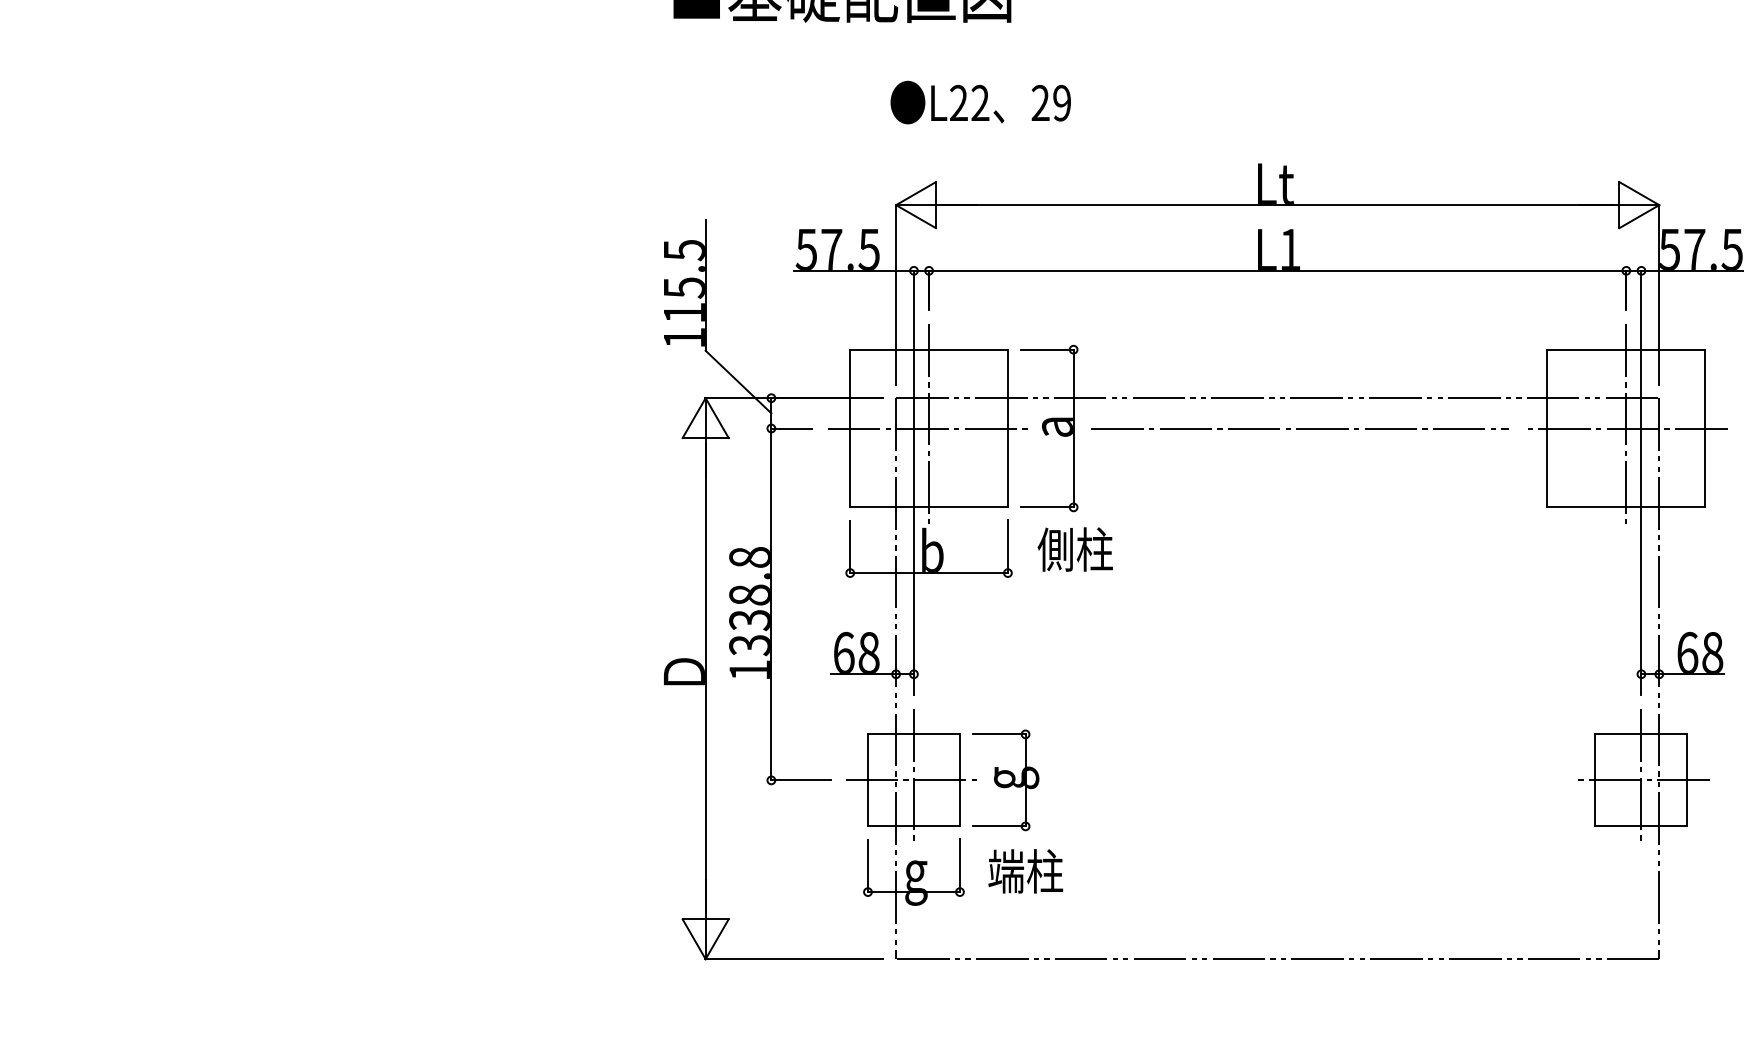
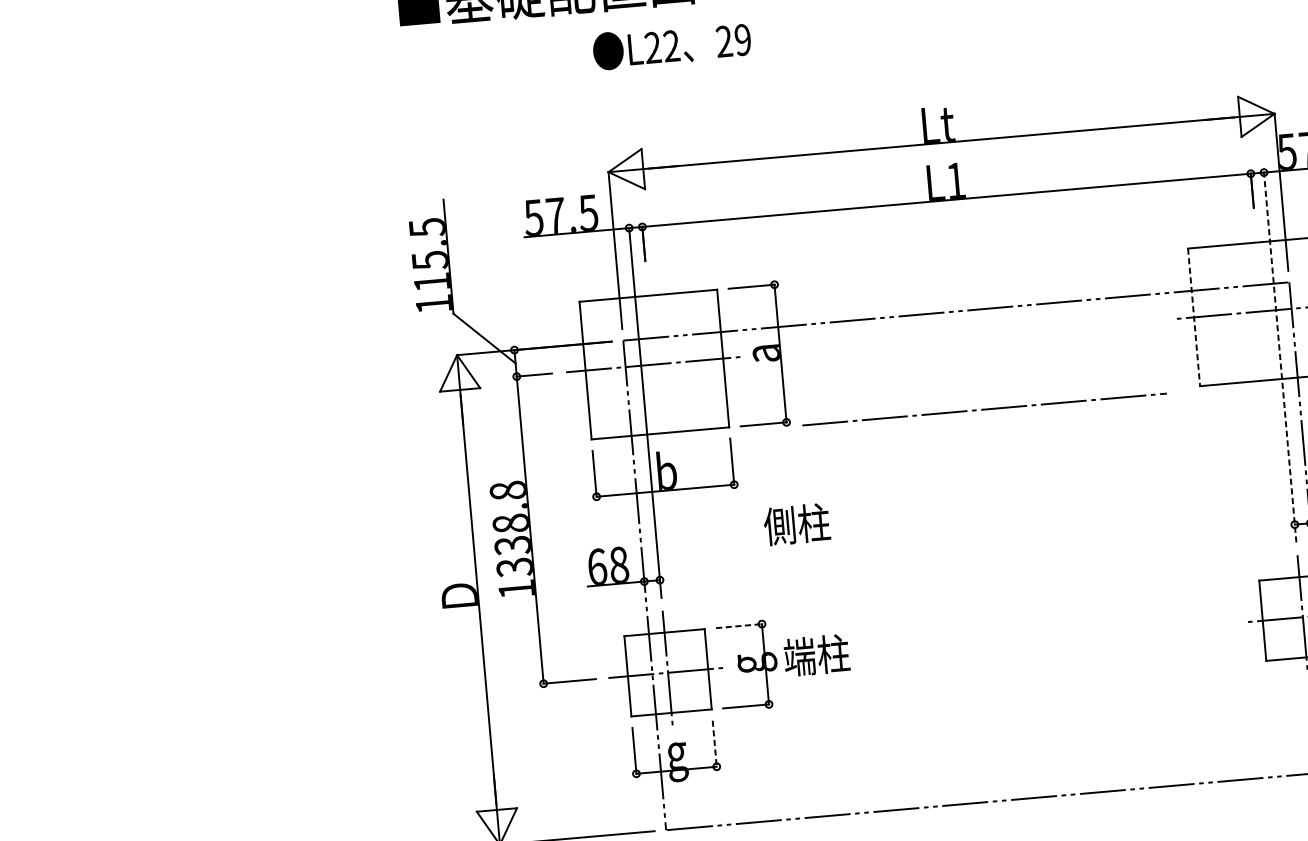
text: (980, 102) -> (671, 45), moved
line: (929, 425) -> (654, 361), removed
line: (1626, 425) -> (1262, 308), removed
line: (1299, 428) -> (984, 409), moved
line: (1547, 428) -> (1194, 317), solid -> dashed
line: (1641, 482) -> (1280, 357), solid -> dashed
text: (1074, 549) -> (796, 524), moved
line: (999, 734) -> (739, 626), solid -> dashed
line: (959, 865) -> (714, 743), solid -> dashed
text: (1025, 871) -> (816, 655), moved

